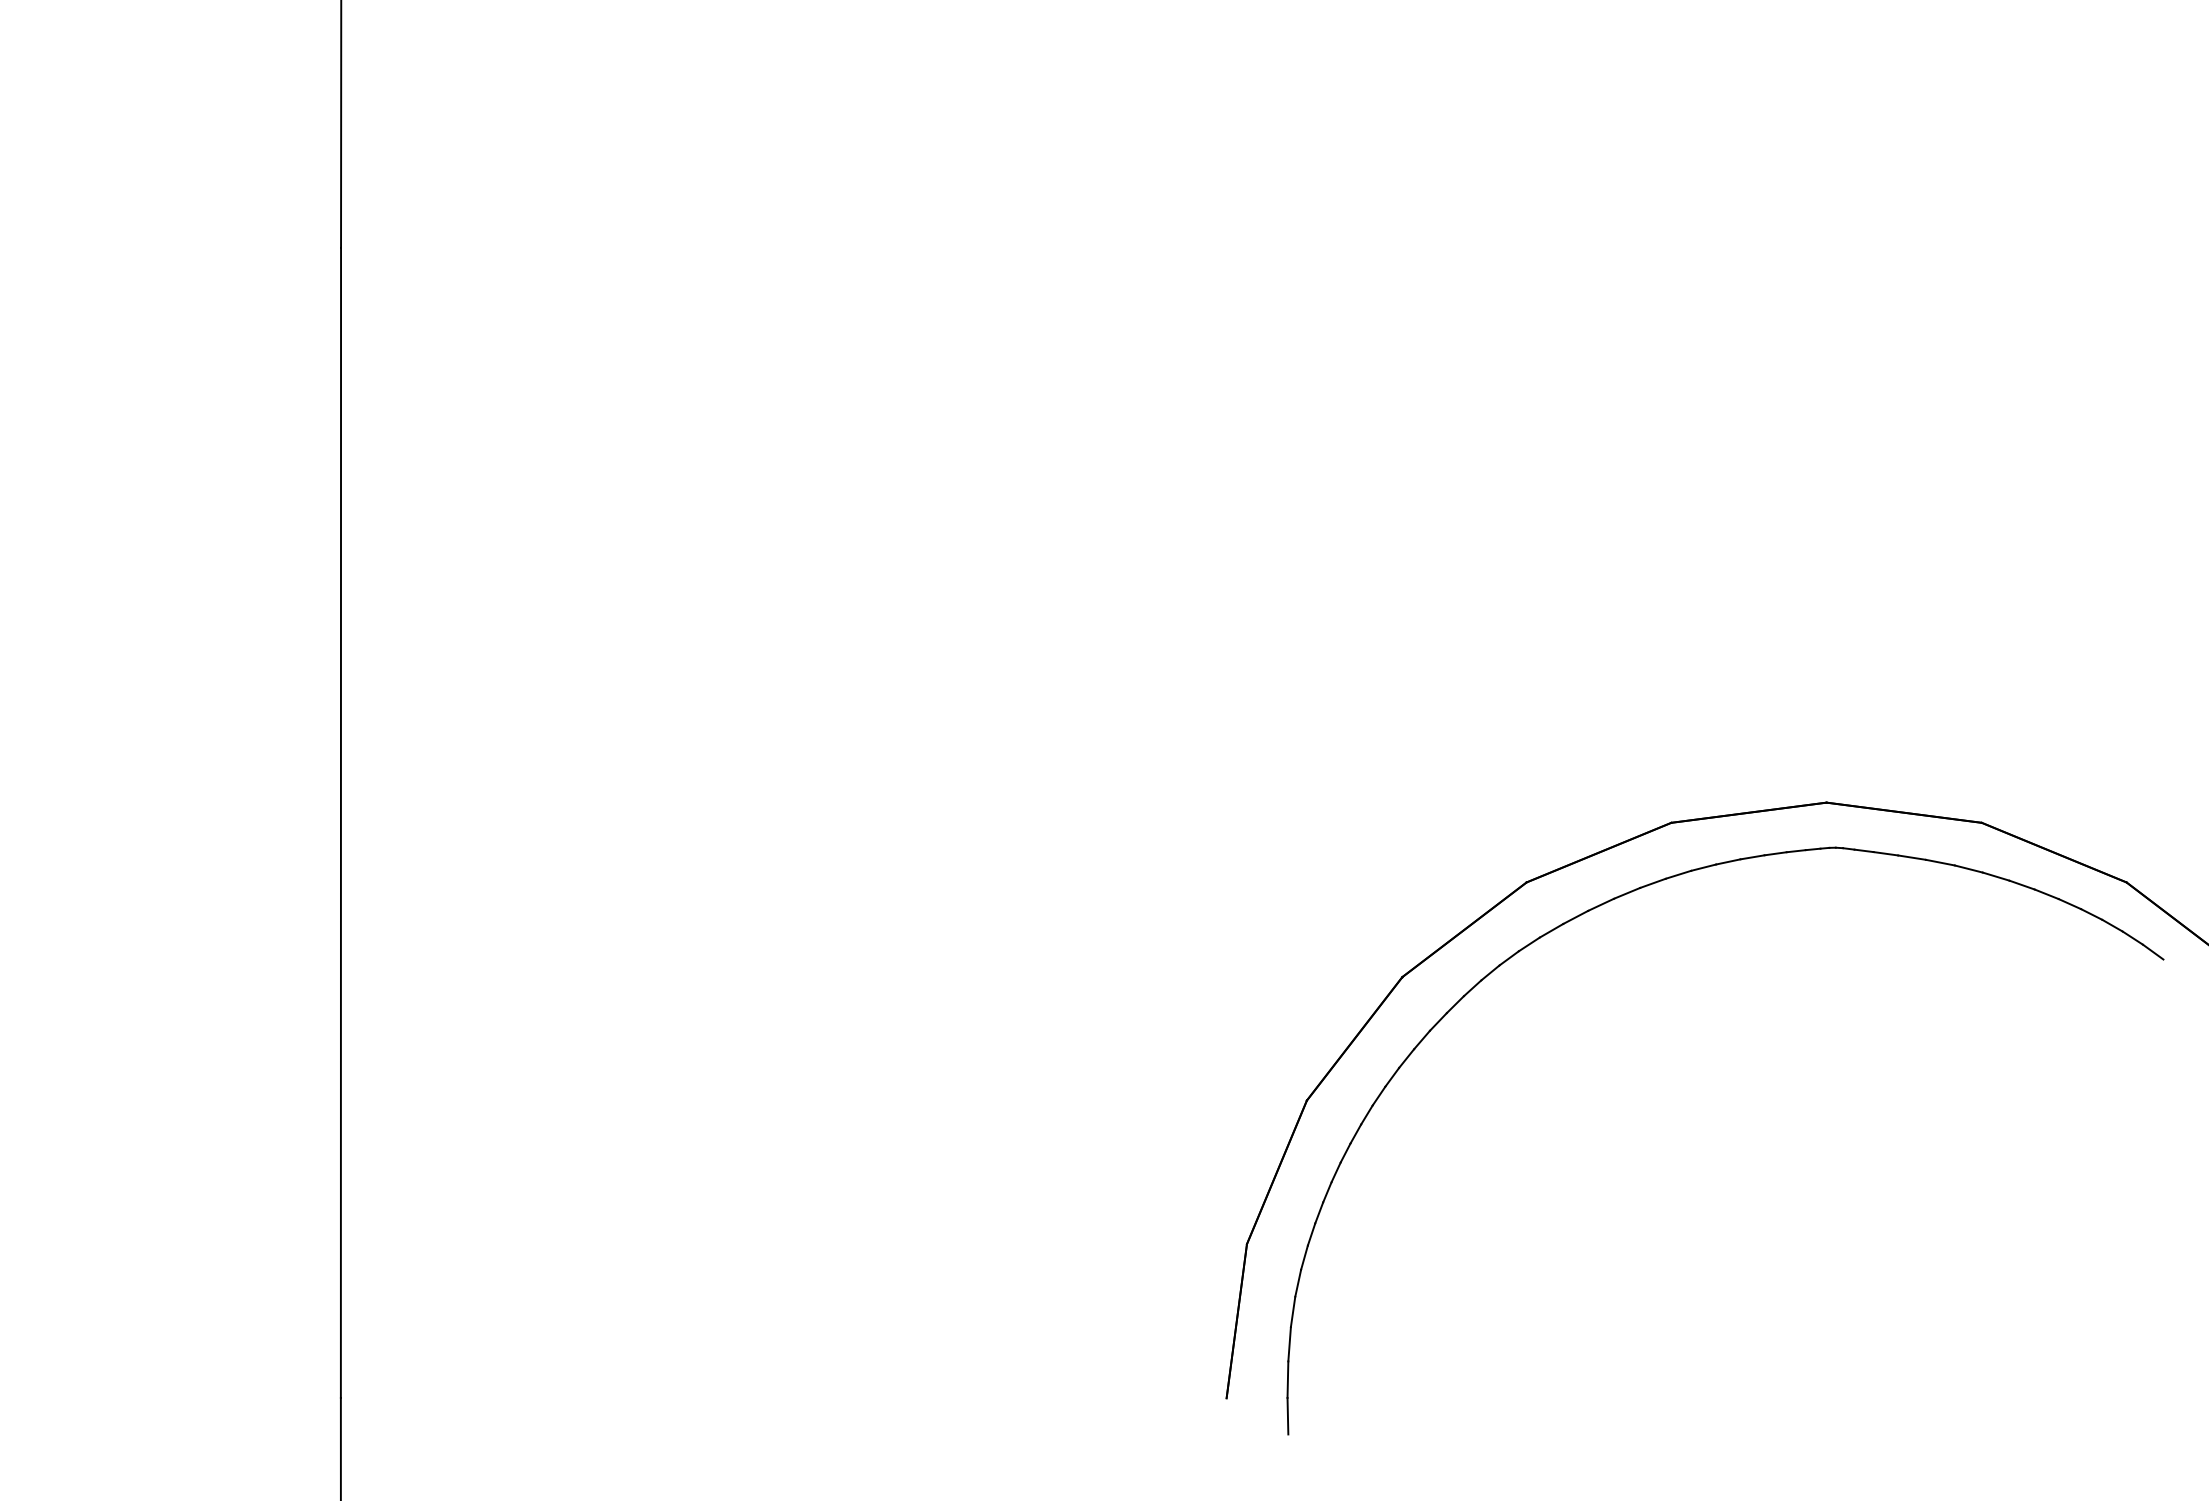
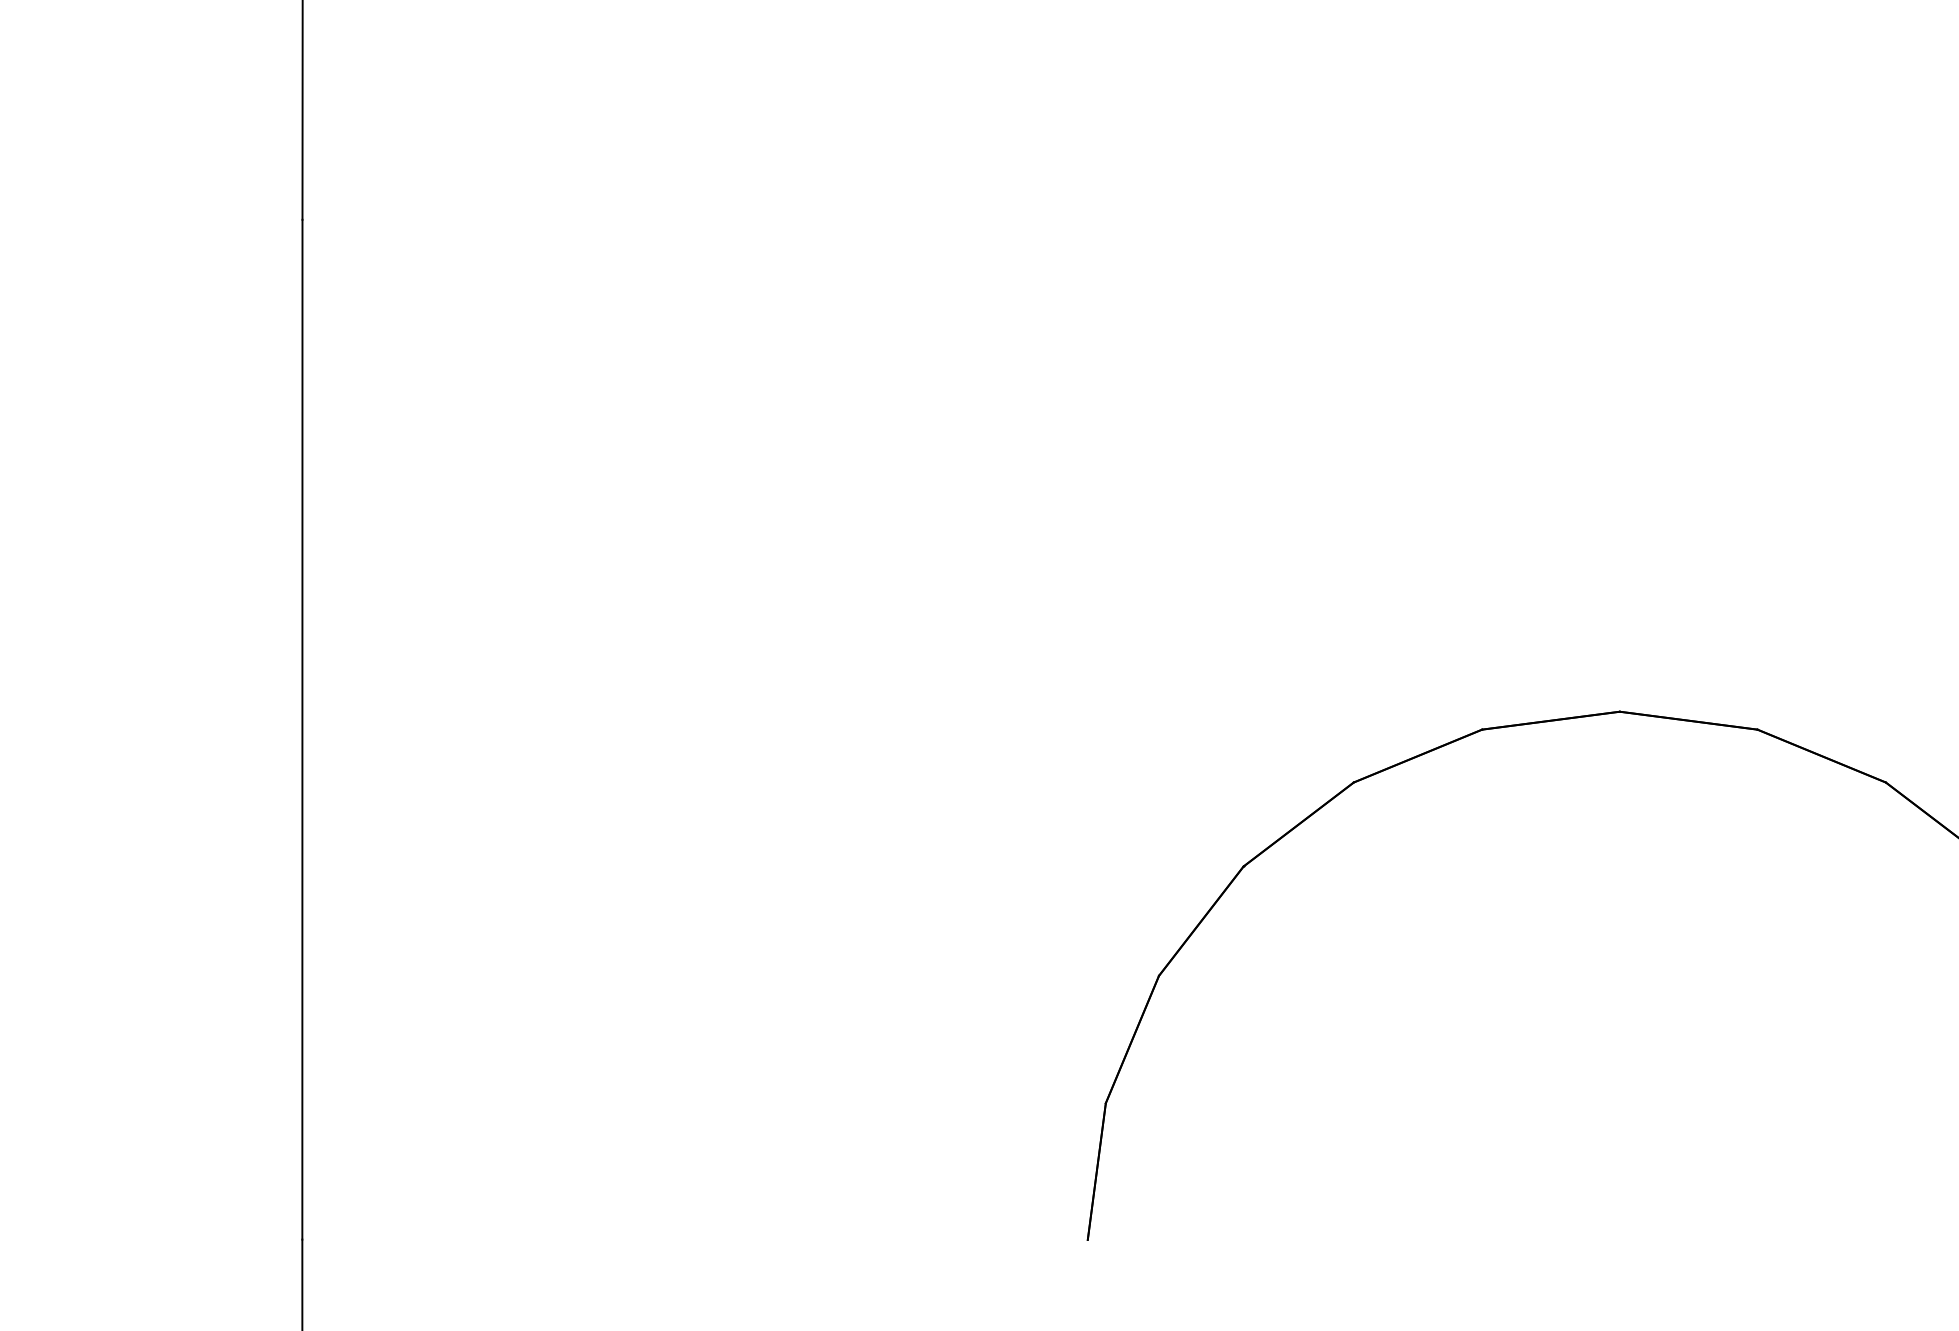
part: (1624, 895) -> (1440, 794), removed

